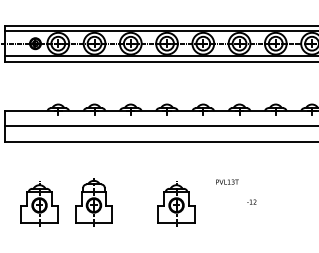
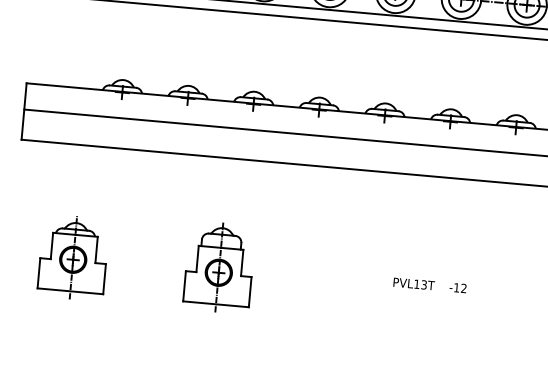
text: (227, 181) -> (414, 282), moved
part: (93, 202) -> (218, 267), moved
part: (176, 203) -> (321, 278), removed

